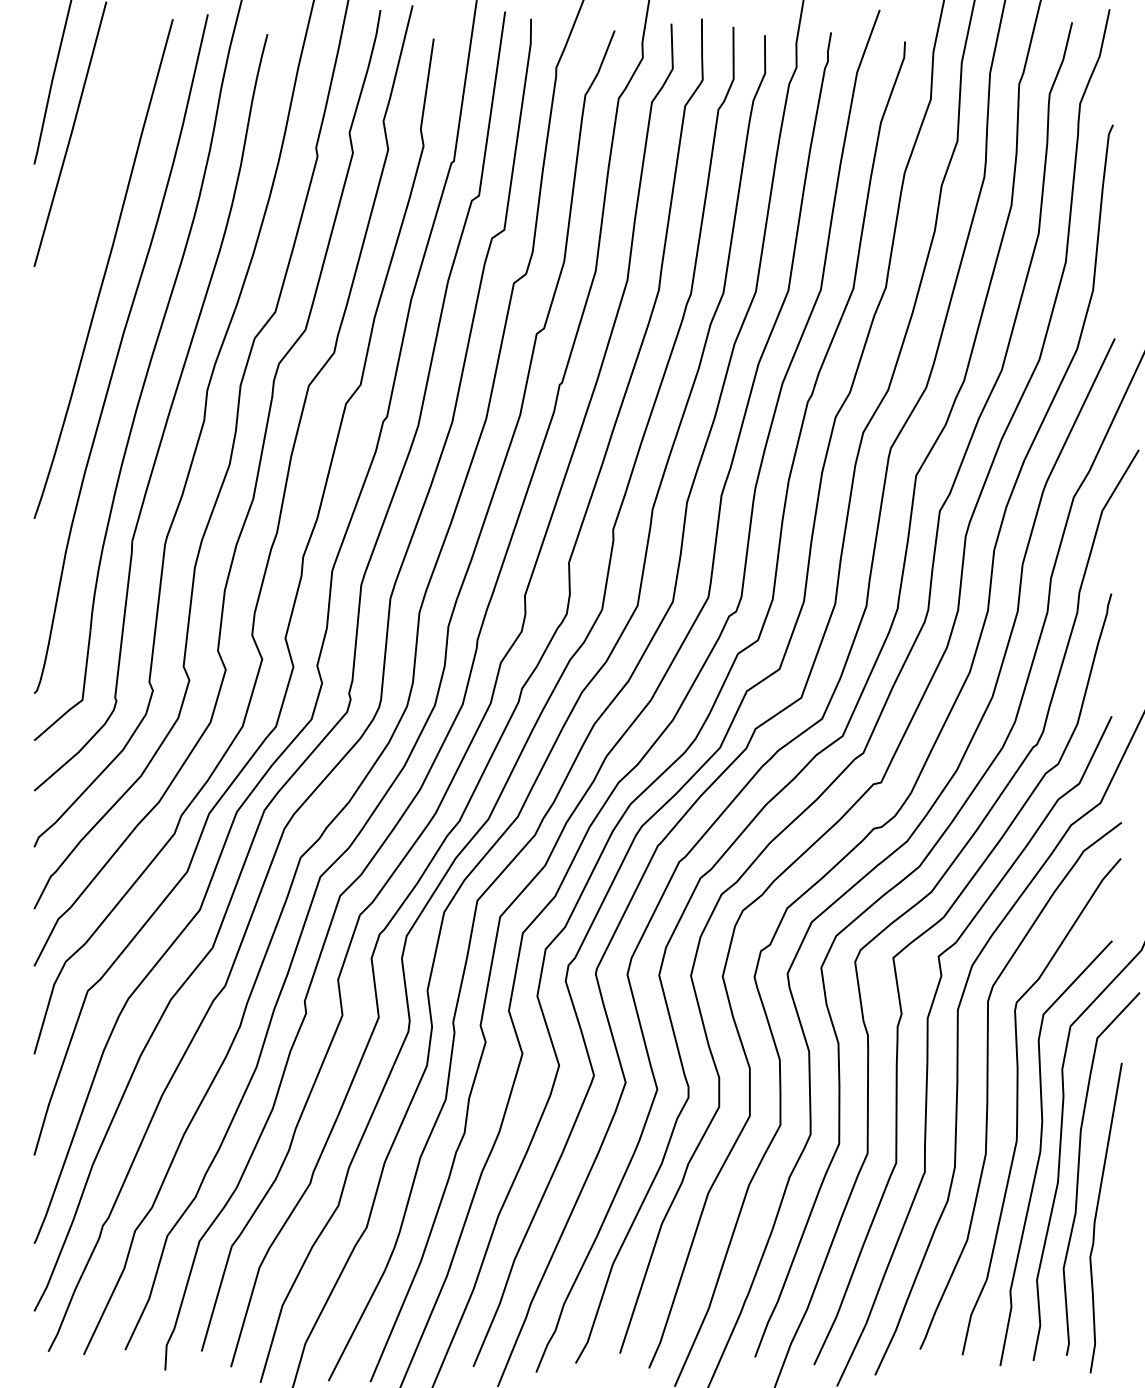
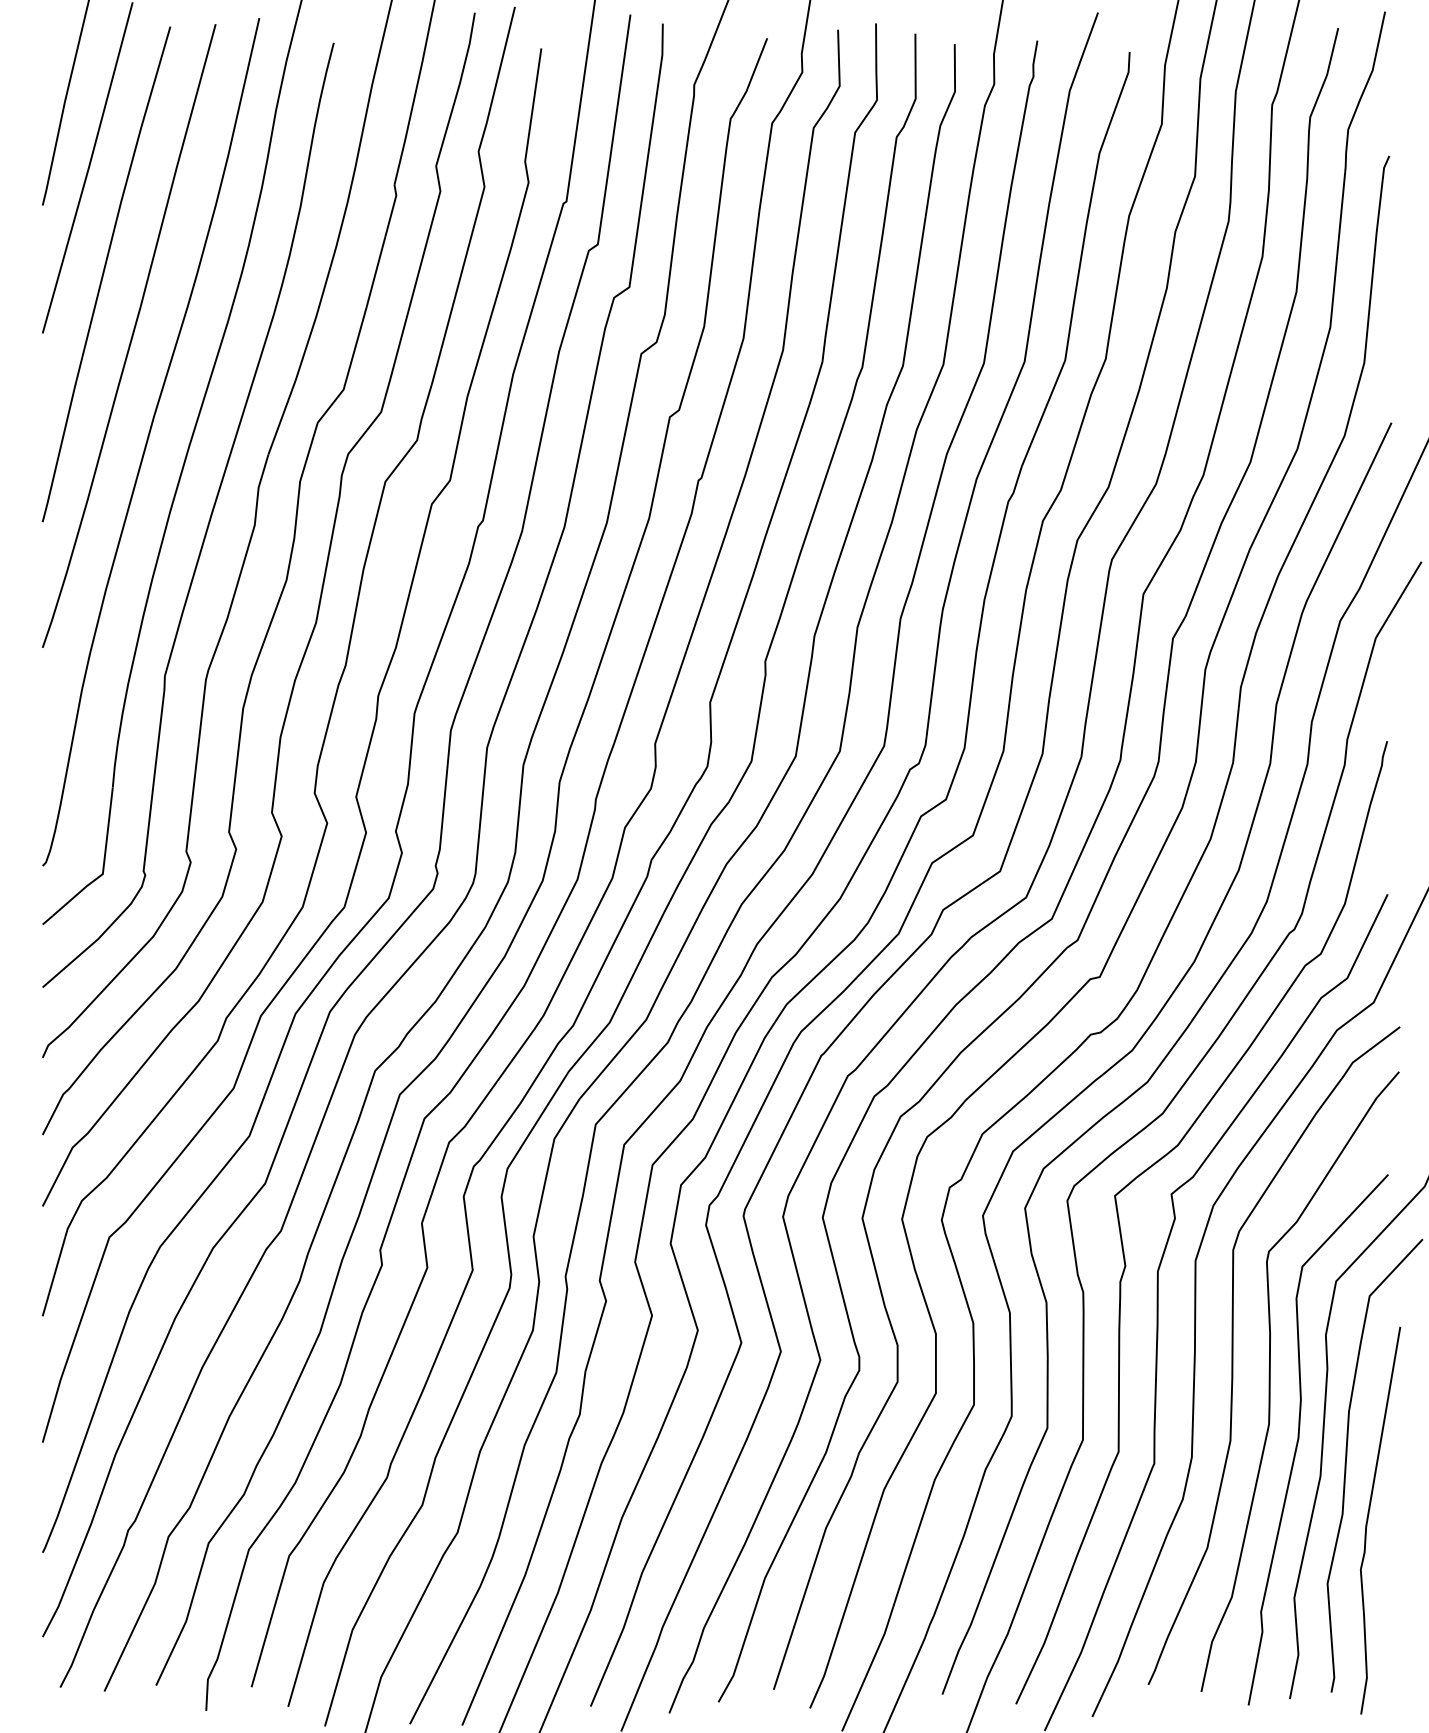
curve: (83, 219) -> (104, 274), added

